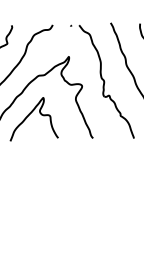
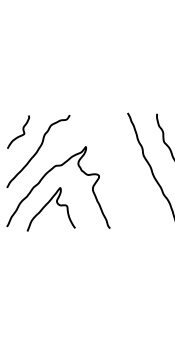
part: (102, 81) -> (119, 171), removed

